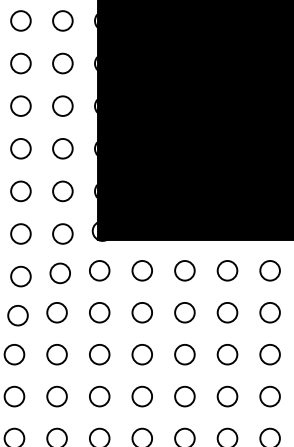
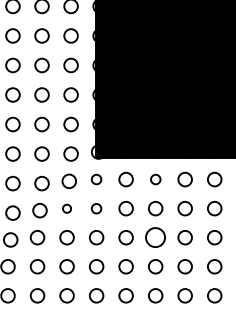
circle: (99, 270) -> (96, 179), size x0.7
circle: (184, 270) -> (155, 179), size x0.7
circle: (56, 312) -> (66, 208), size x0.6
circle: (99, 312) -> (96, 208), size x0.7
circle: (184, 354) -> (155, 237), size x1.4

